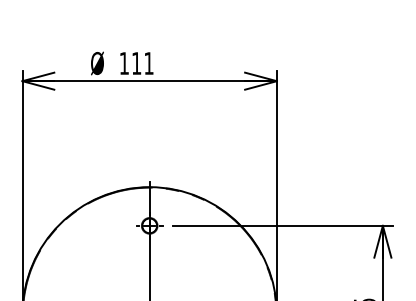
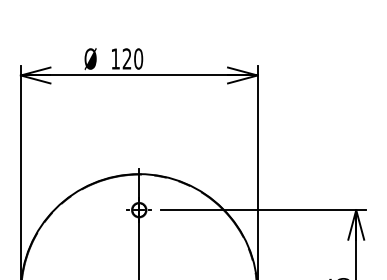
text: (142, 62) -> (132, 58), 111 -> 120

